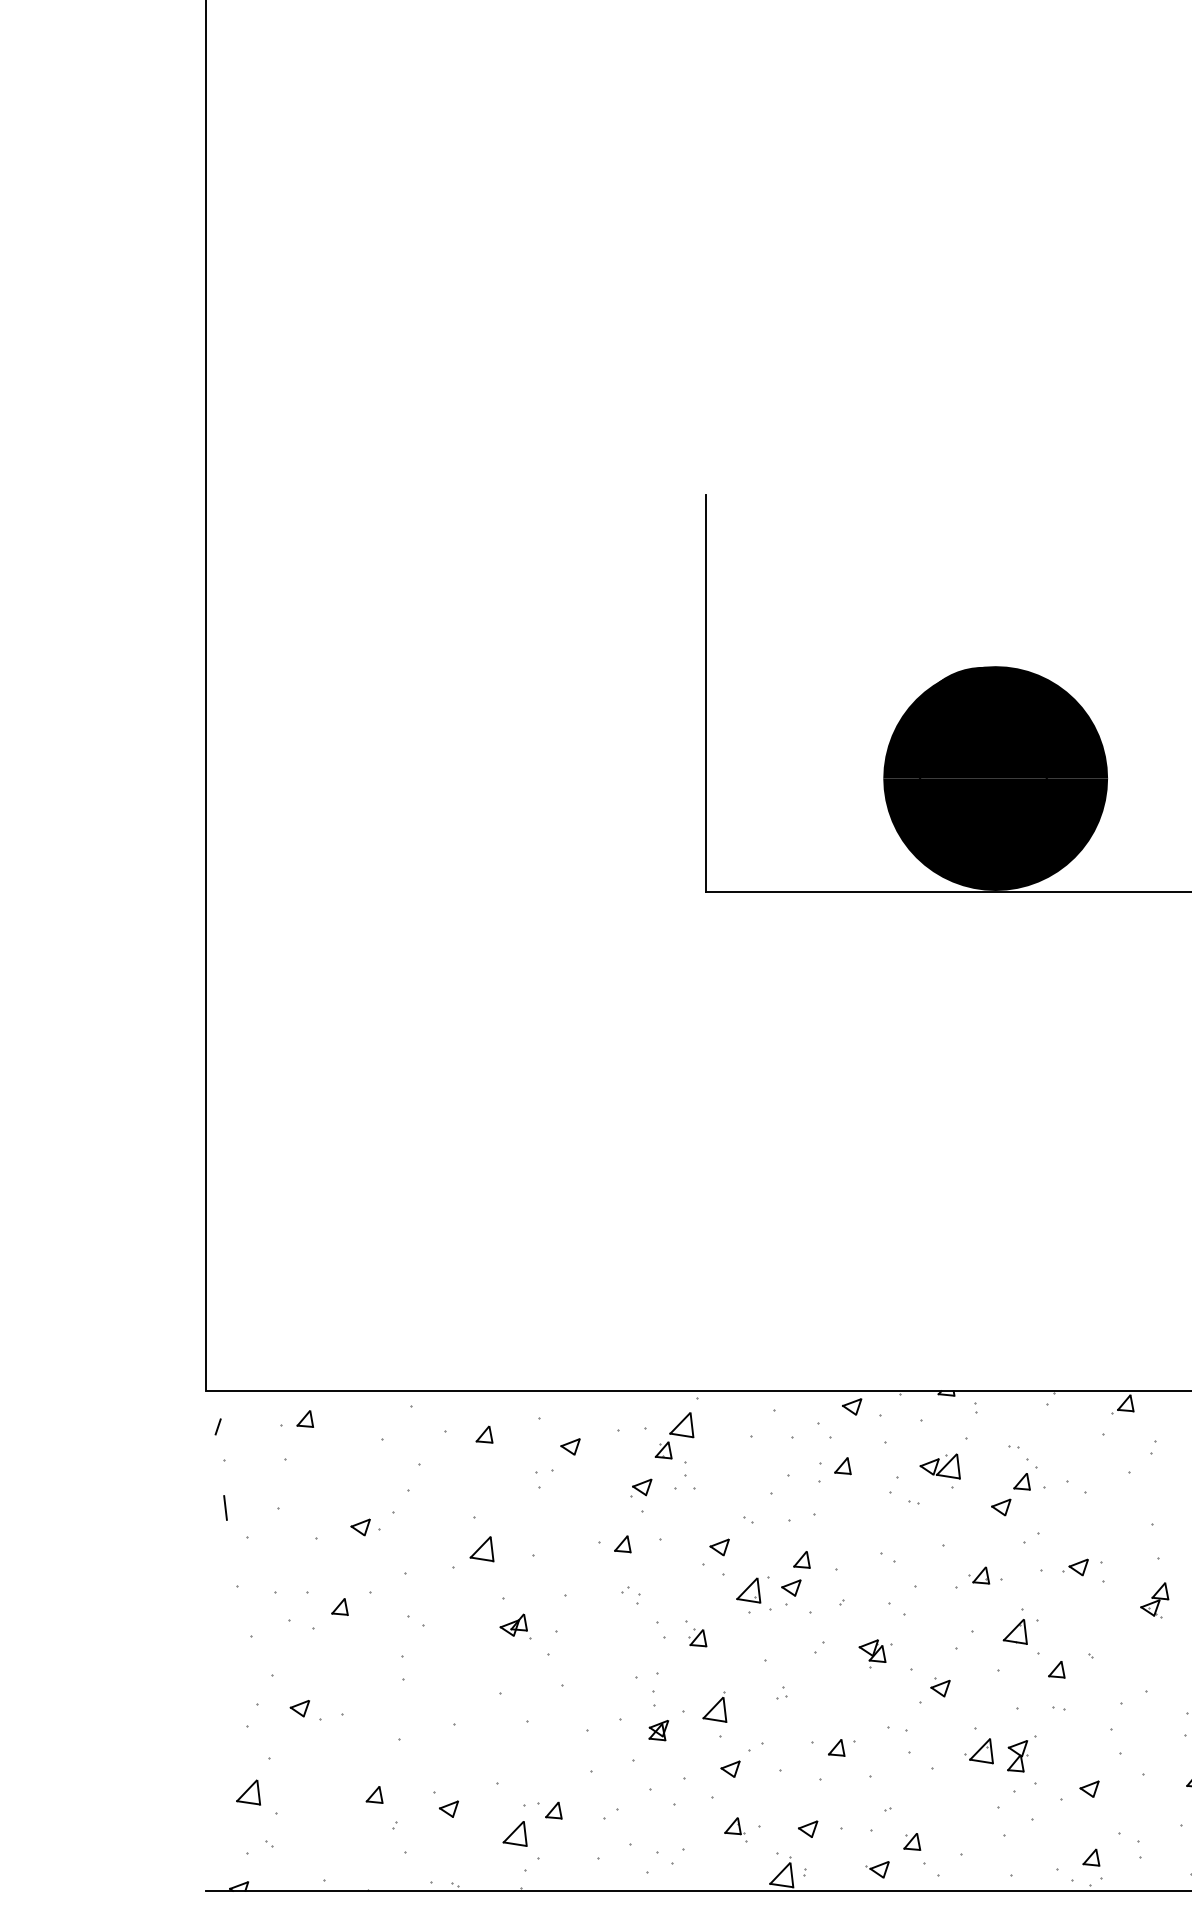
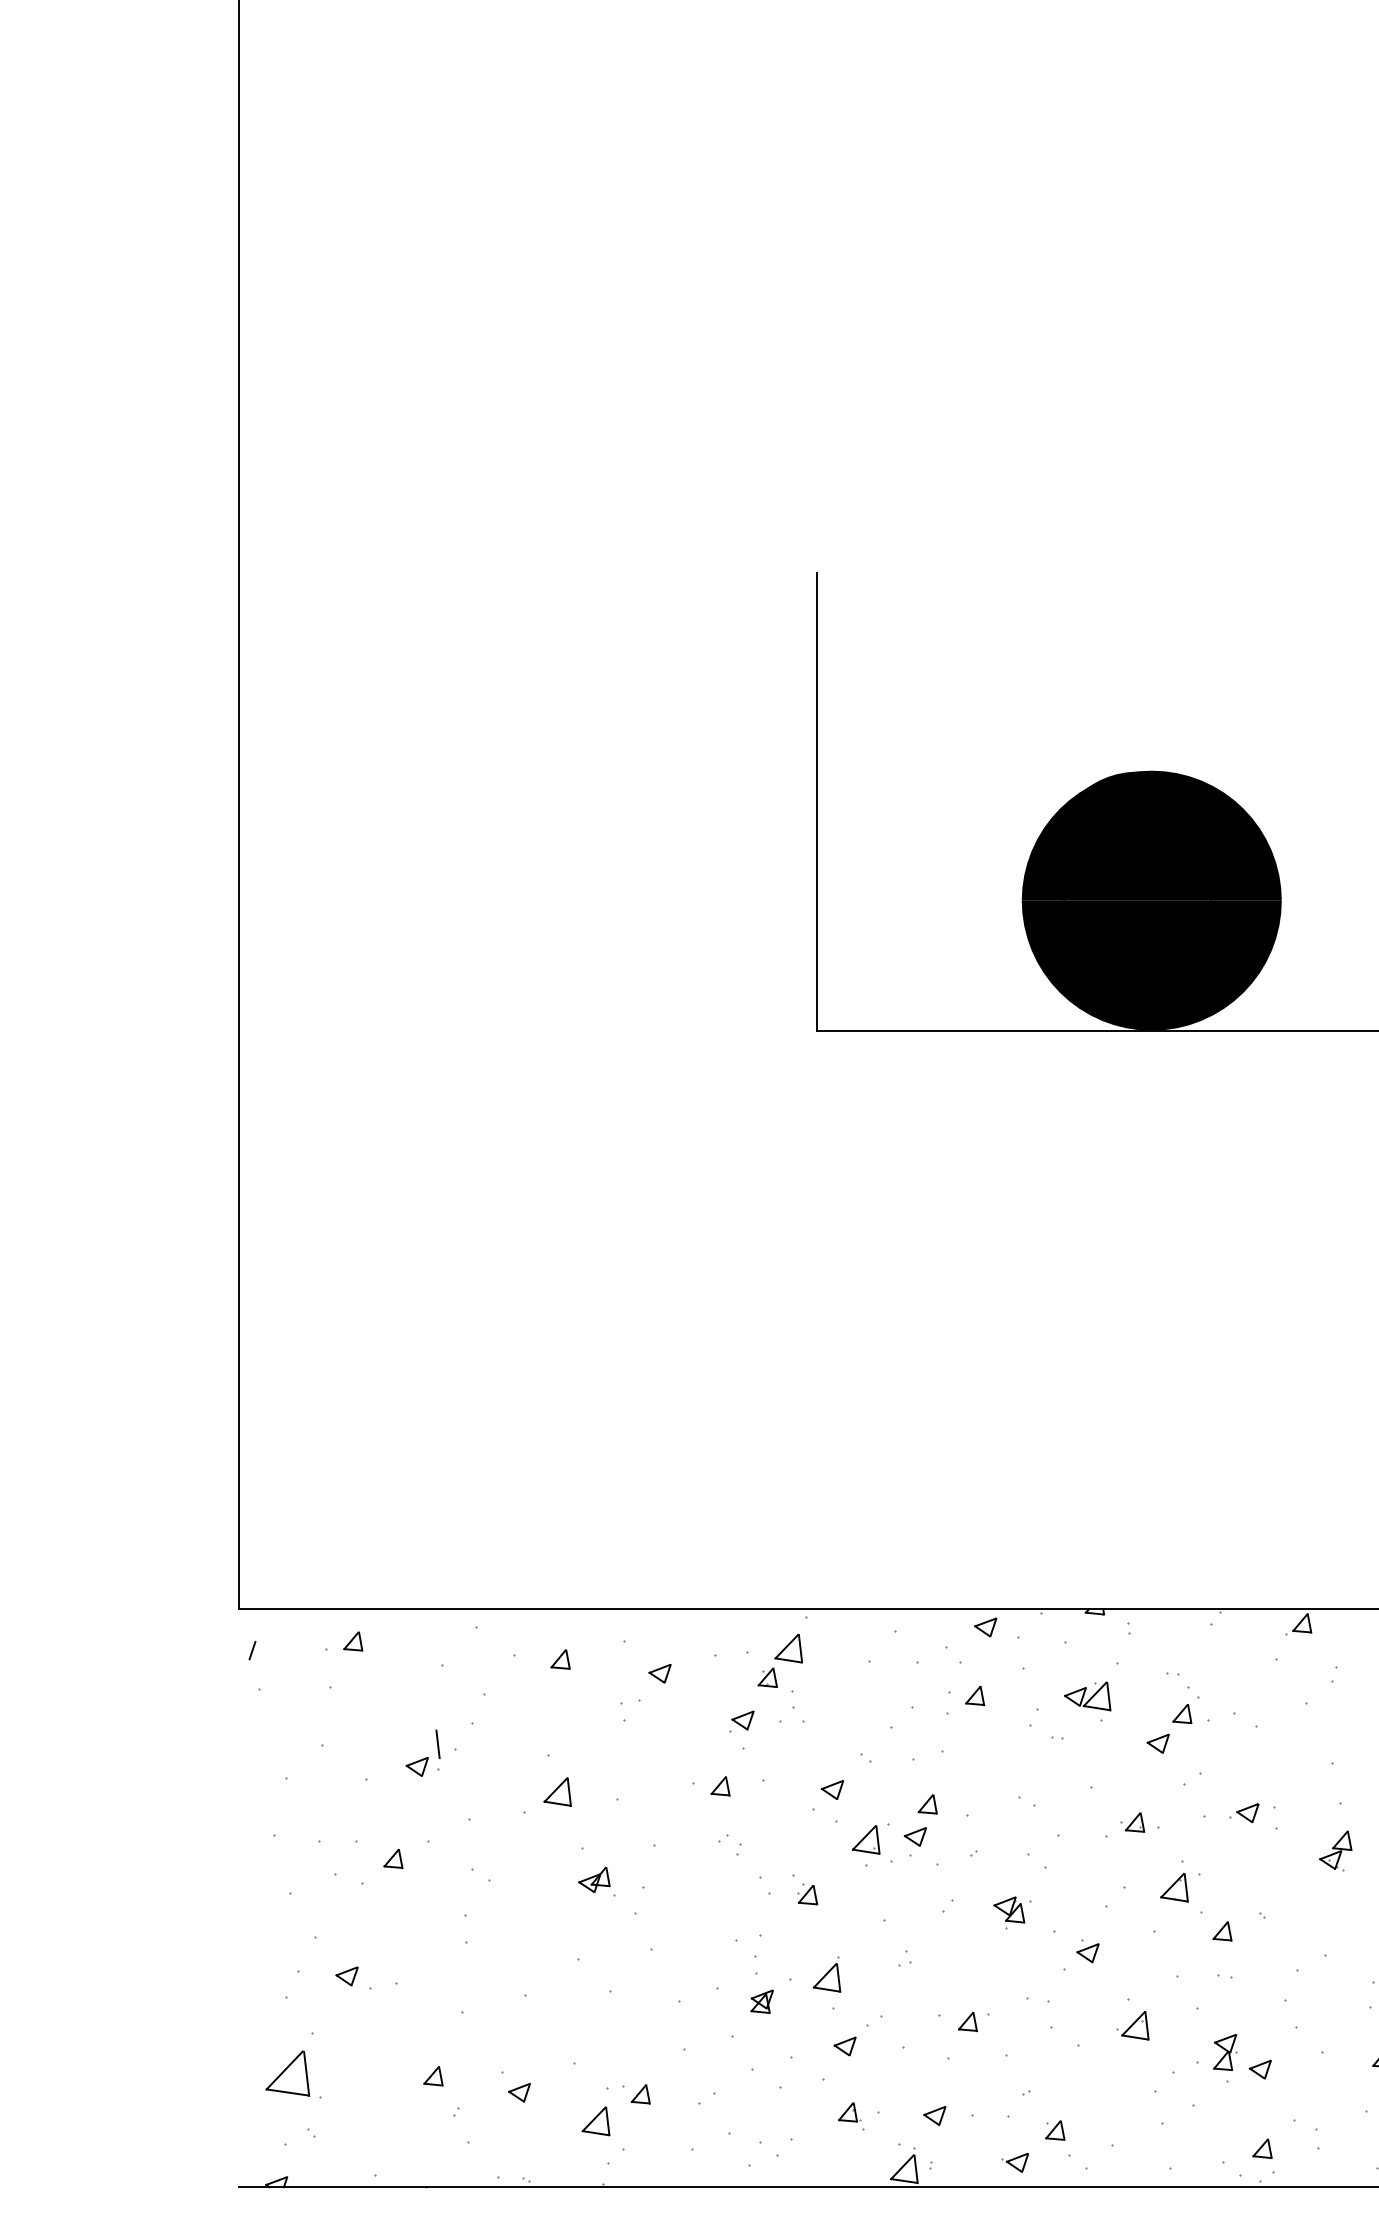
line: (225, 1507) -> (437, 1743), moved
part: (1017, 1756) -> (1225, 2052), moved
part: (248, 1792) -> (287, 2073), size x1.6

